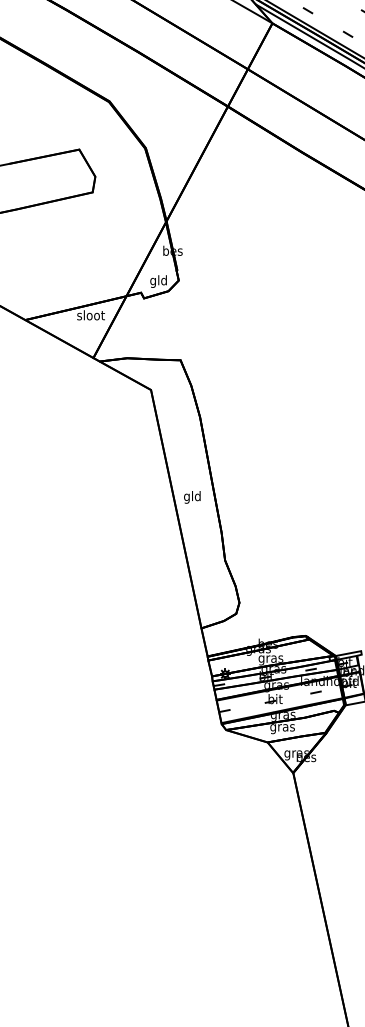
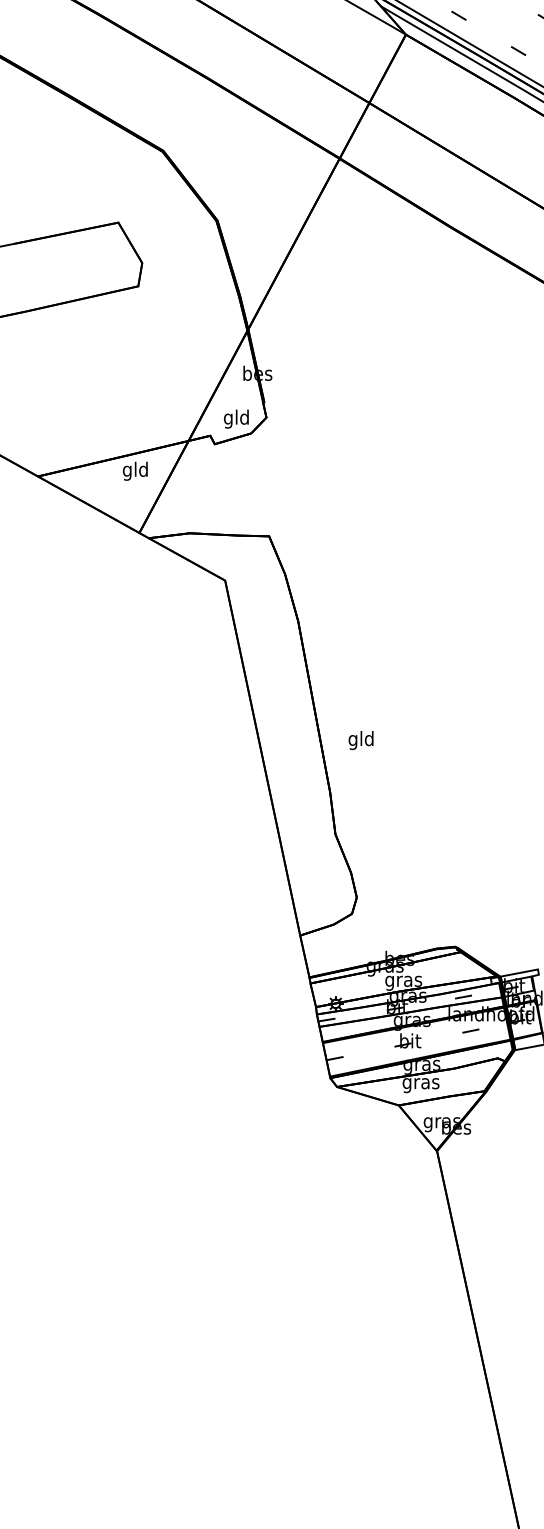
text: (90, 316) -> (135, 471), sloot -> gld
text: (192, 497) -> (361, 740), moved

